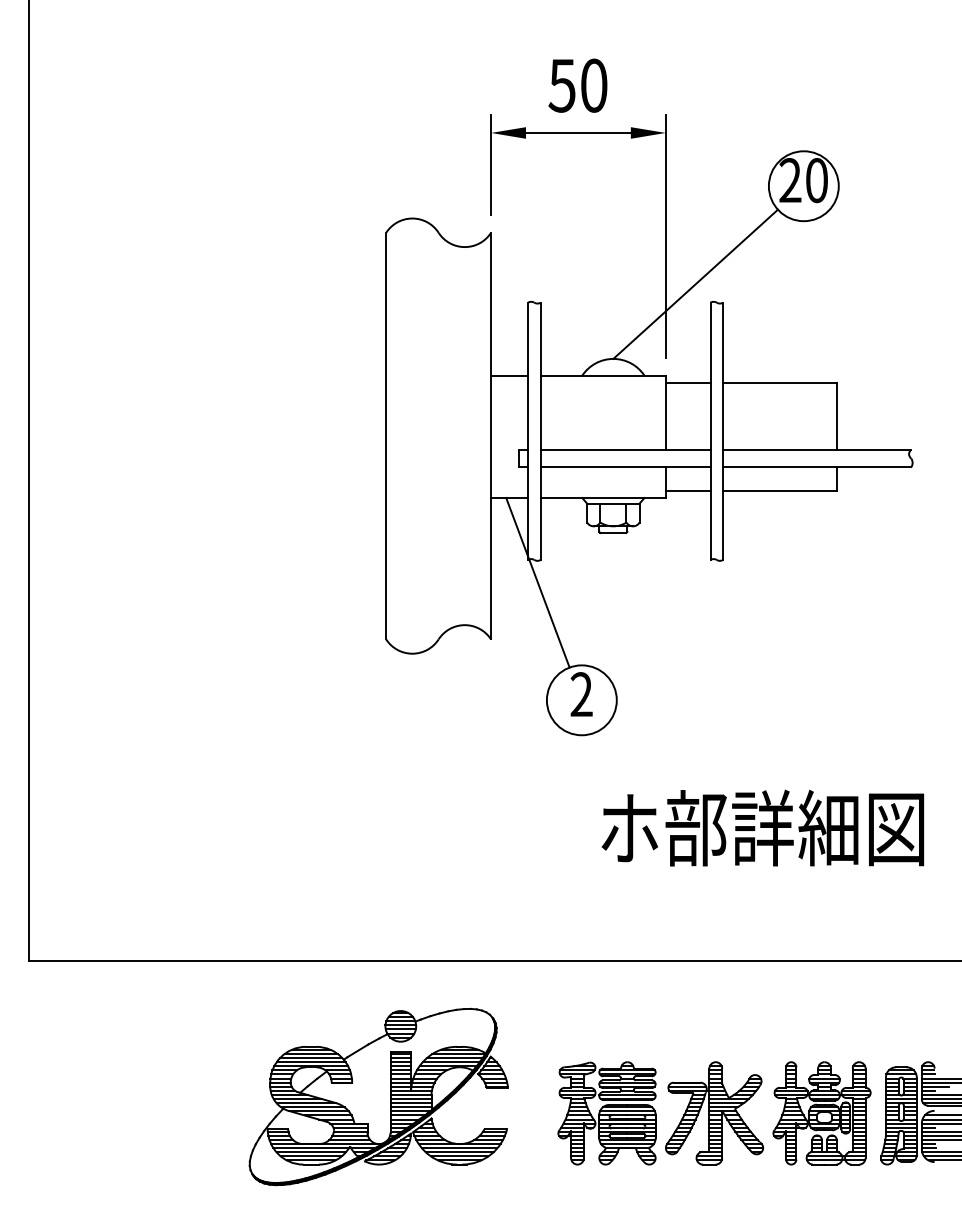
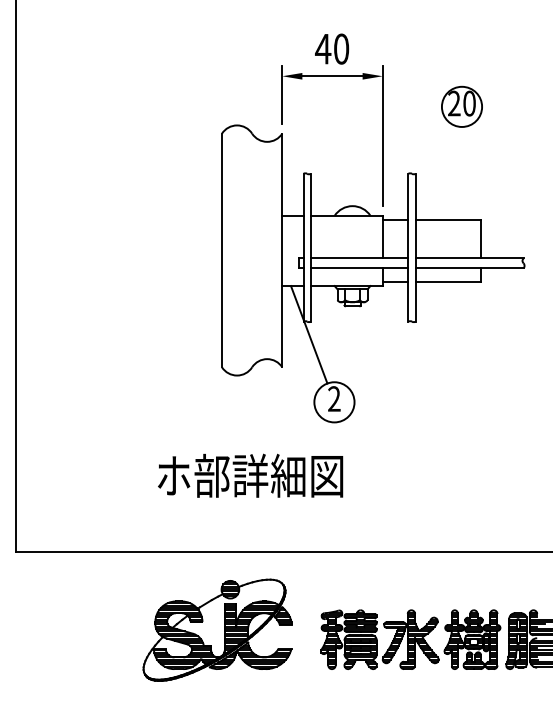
text: (562, 86) -> (323, 49), 50 -> 40
line: (695, 284) -> (399, 163), removed
text: (762, 827) -> (250, 475), moved

